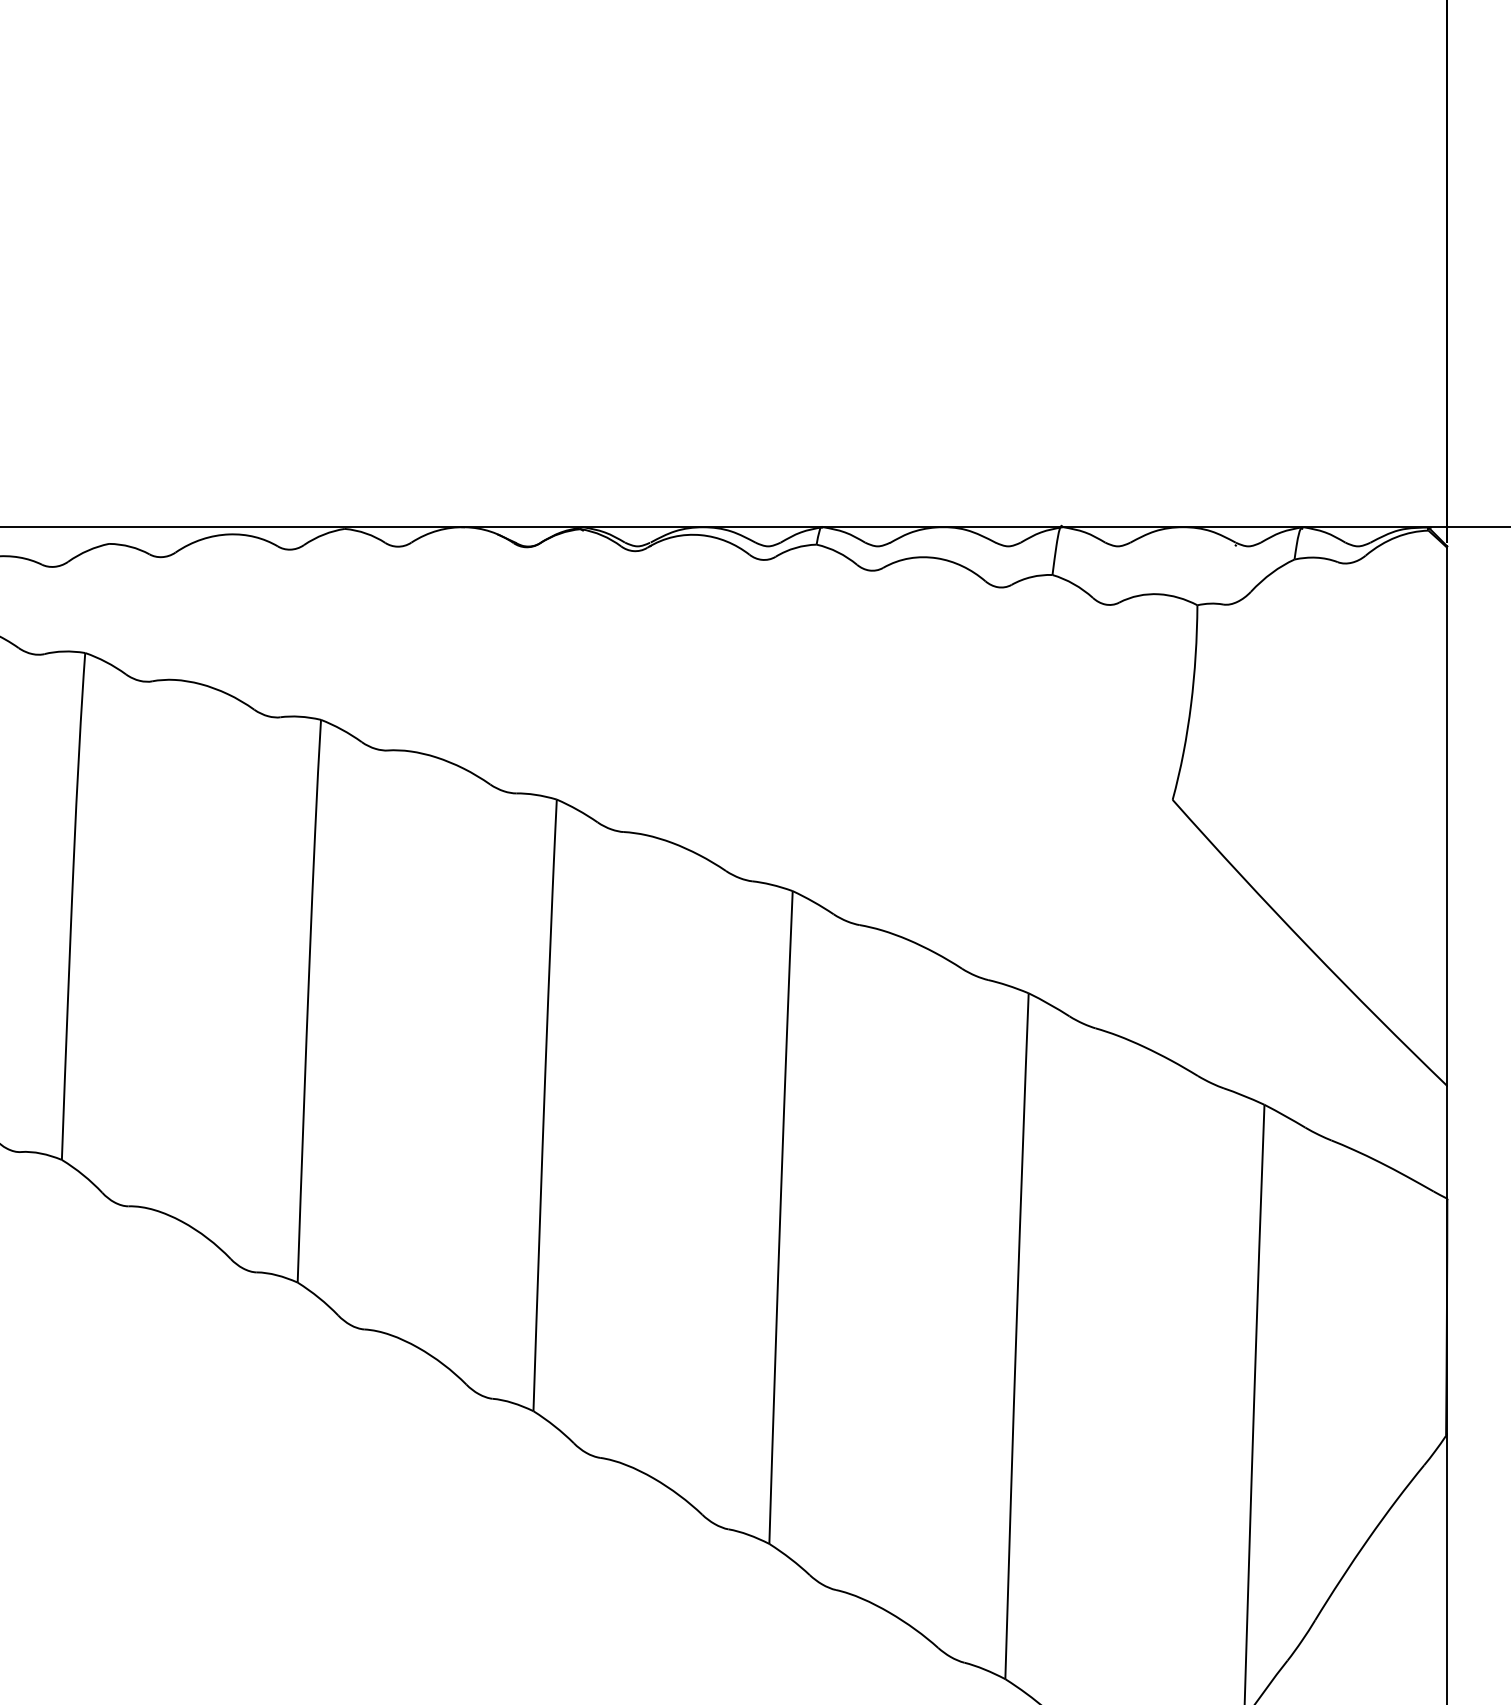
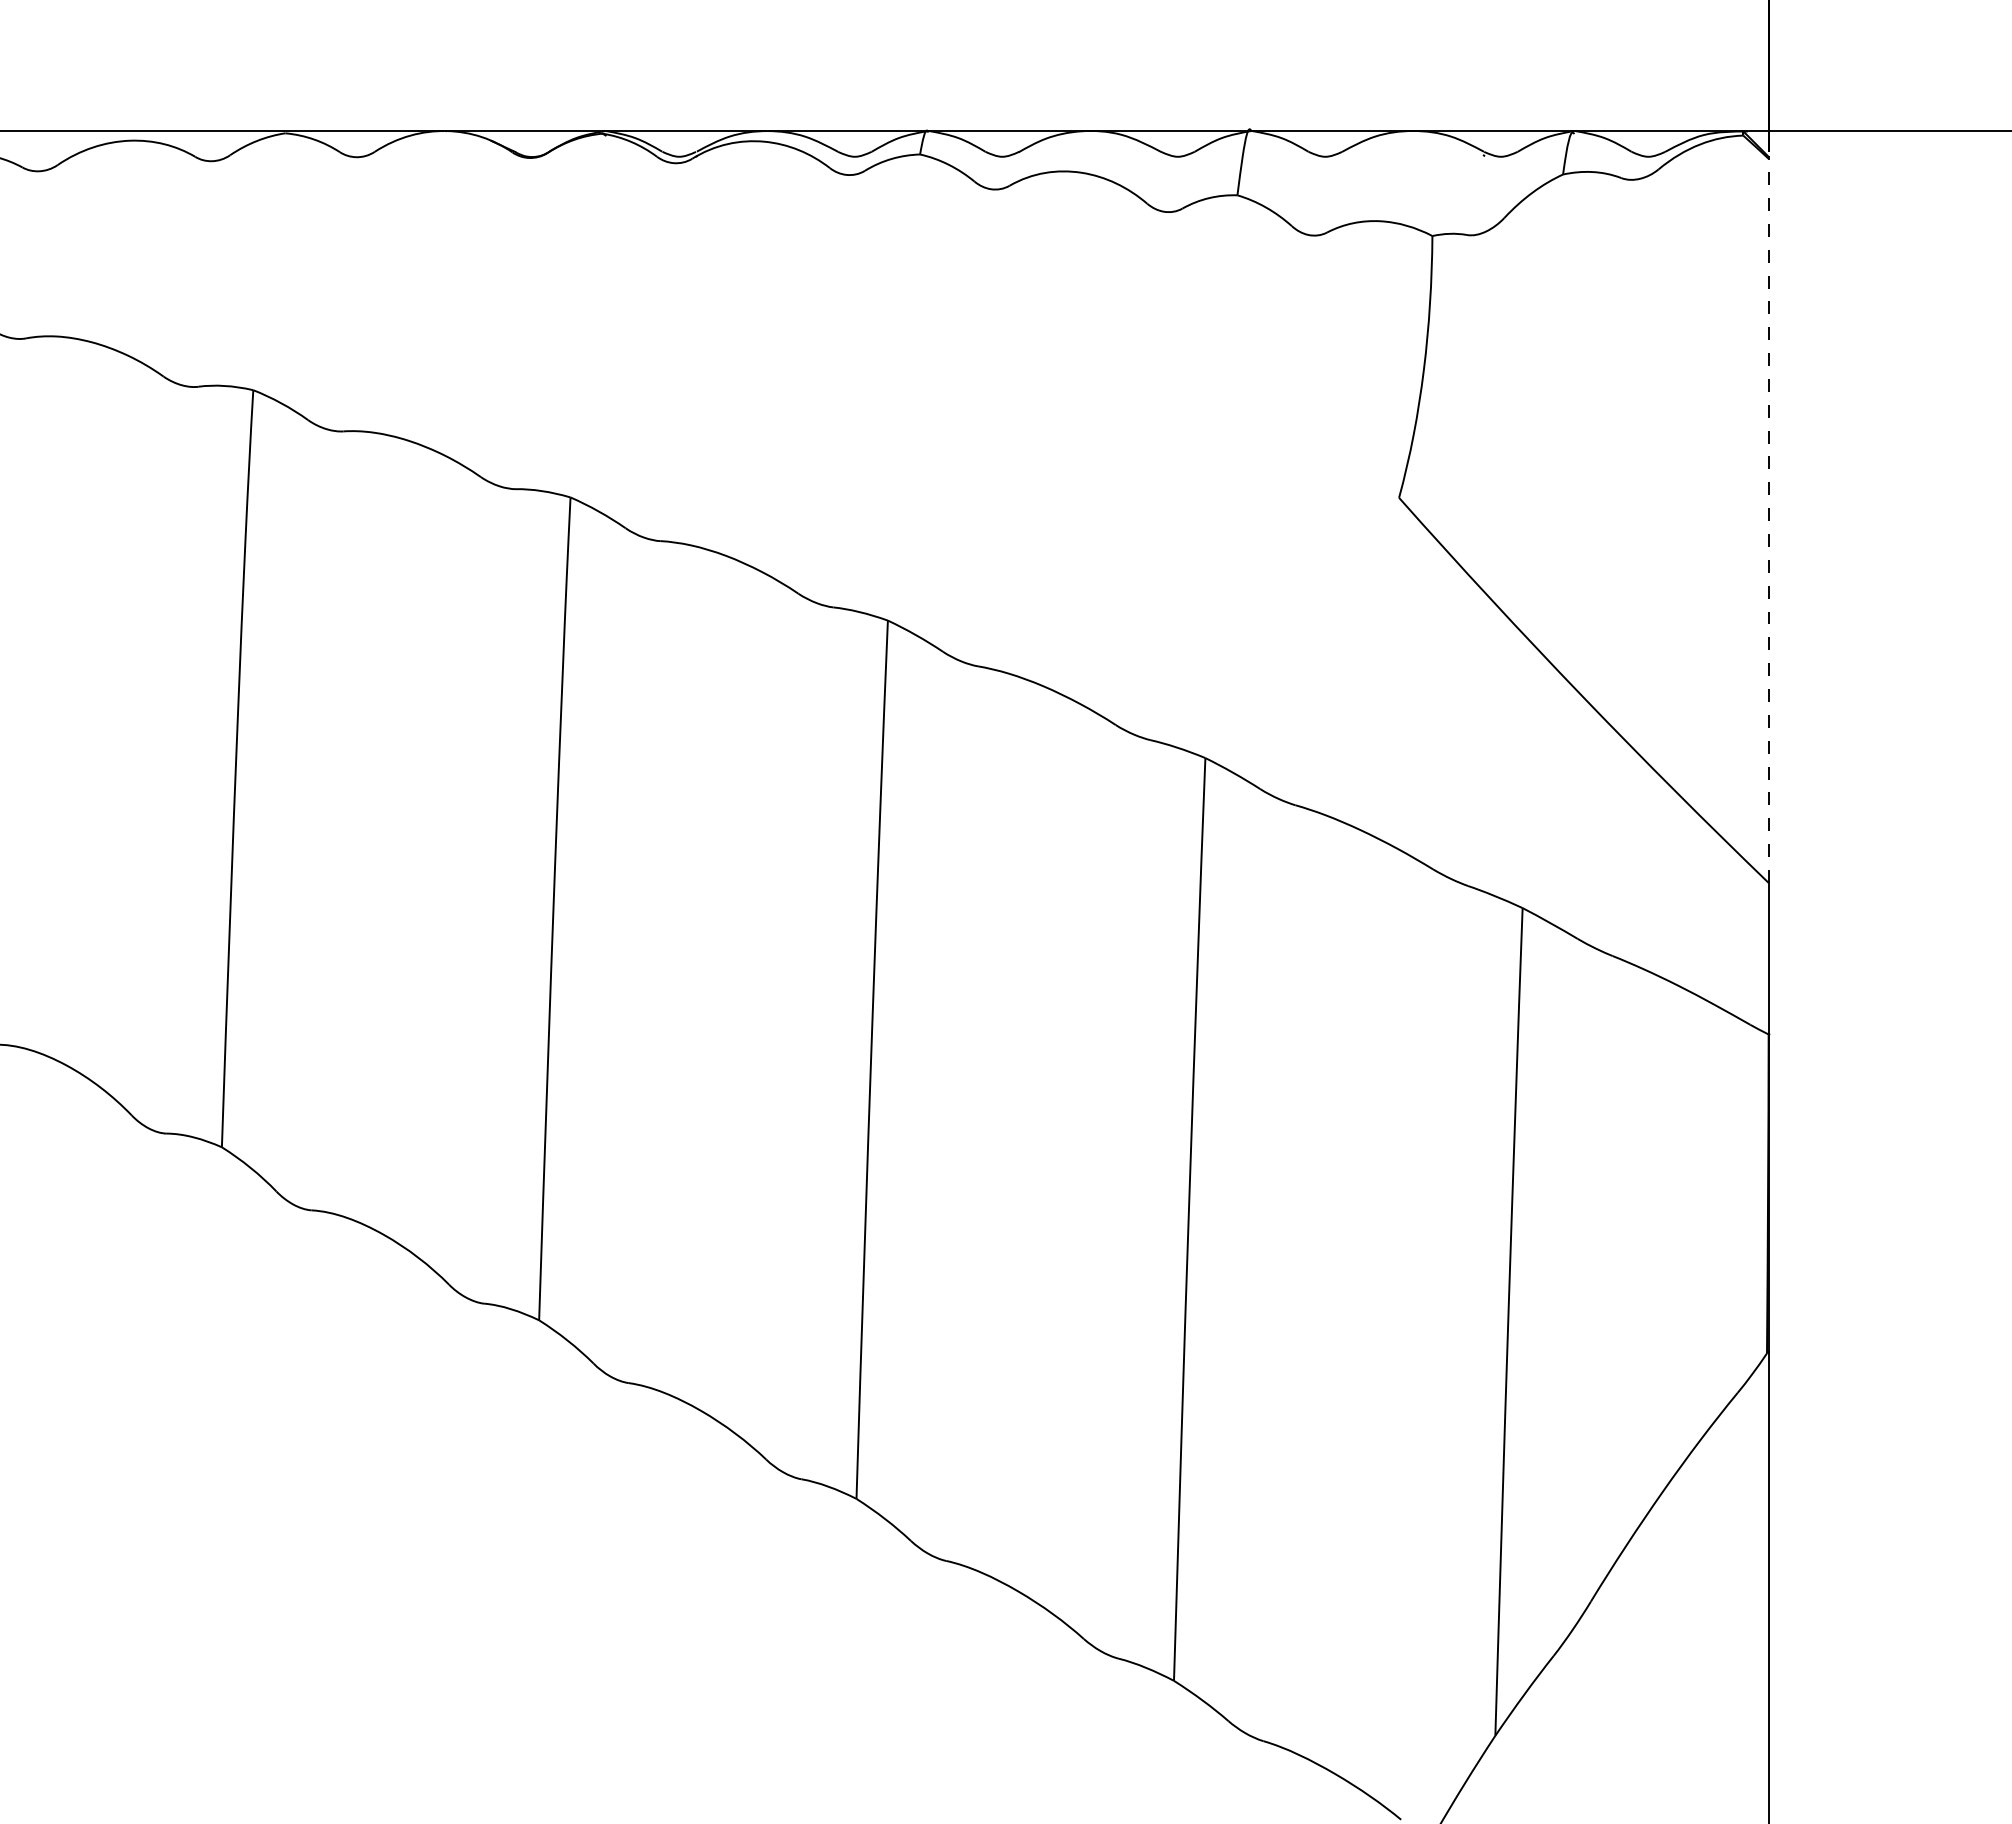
line: (1447, 816) -> (1768, 520), solid -> dashed

